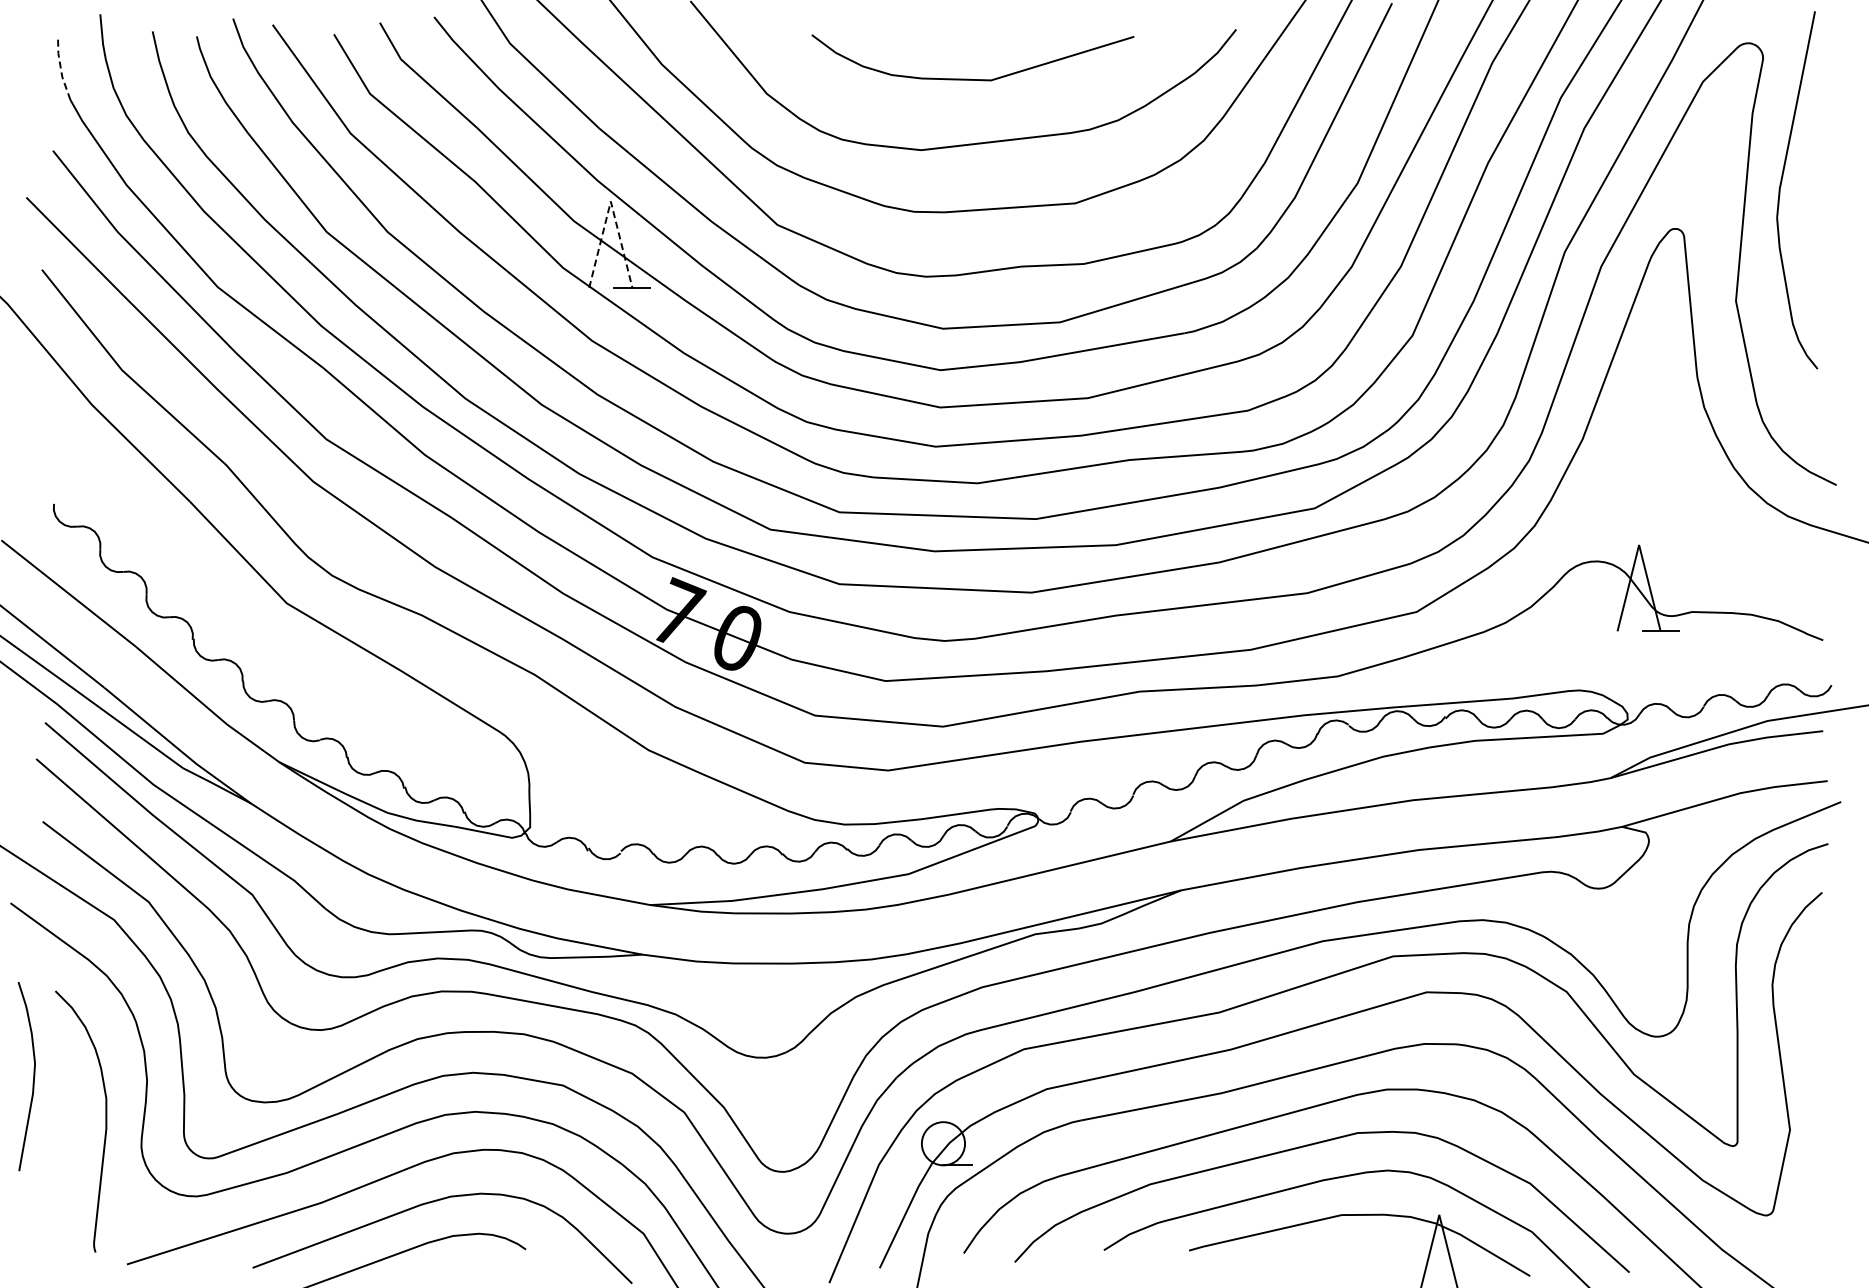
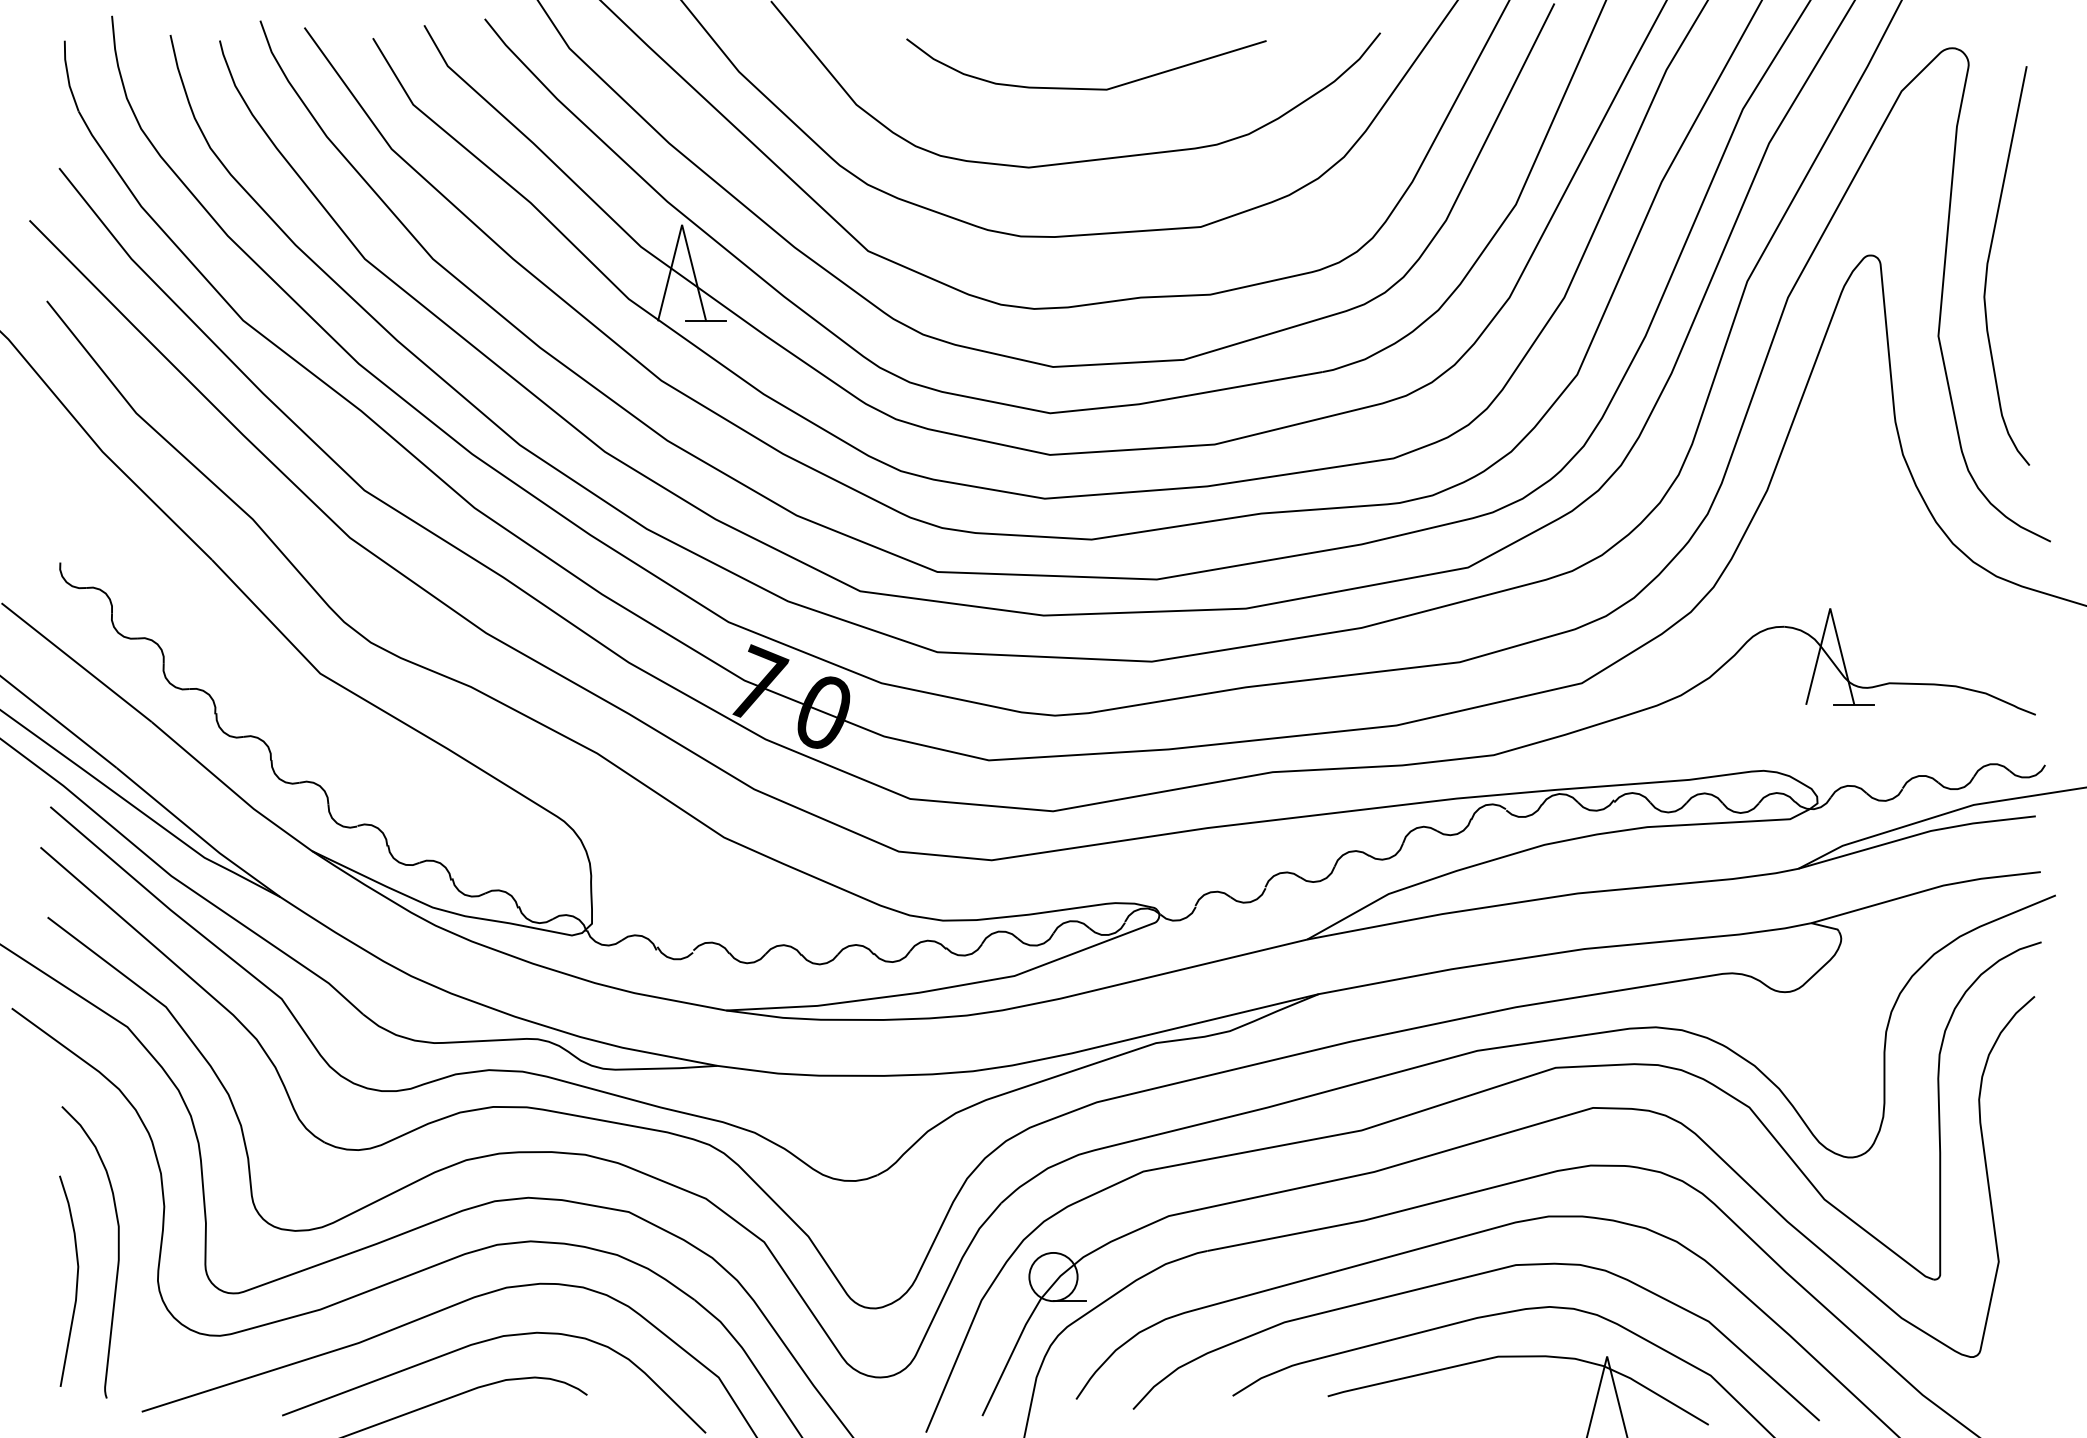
line: (61, 69) -> (68, 77), dashed -> solid
curve: (1781, 186) -> (1989, 261), moved
line: (610, 201) -> (681, 224), dashed -> solid
curve: (33, 1076) -> (76, 1281), moved

